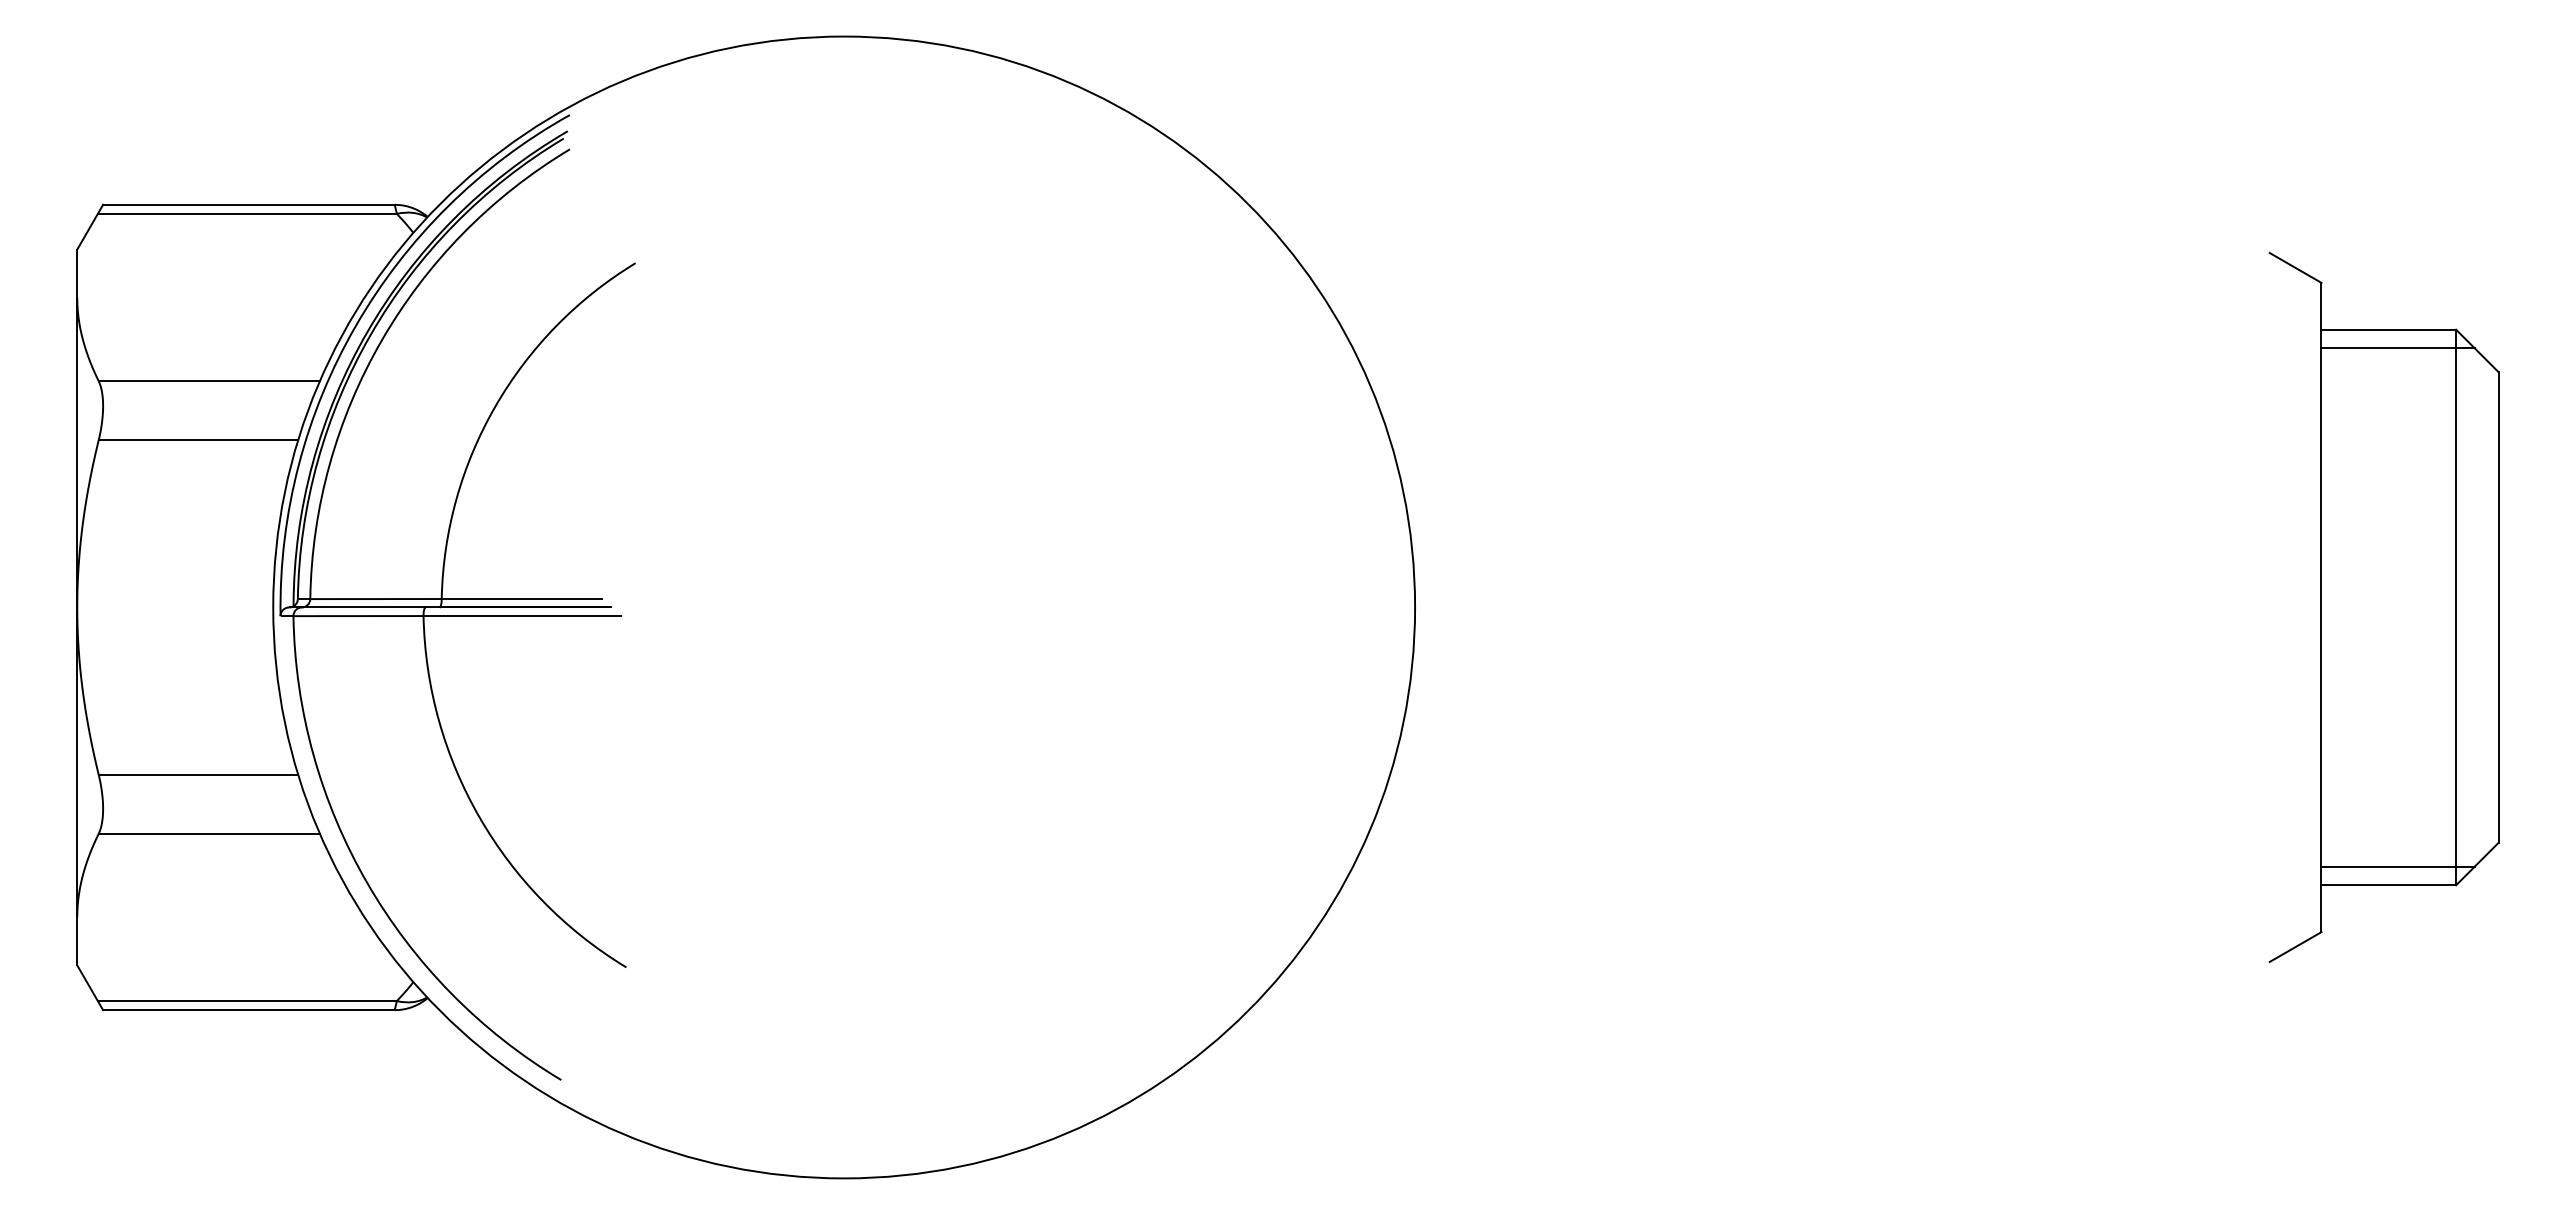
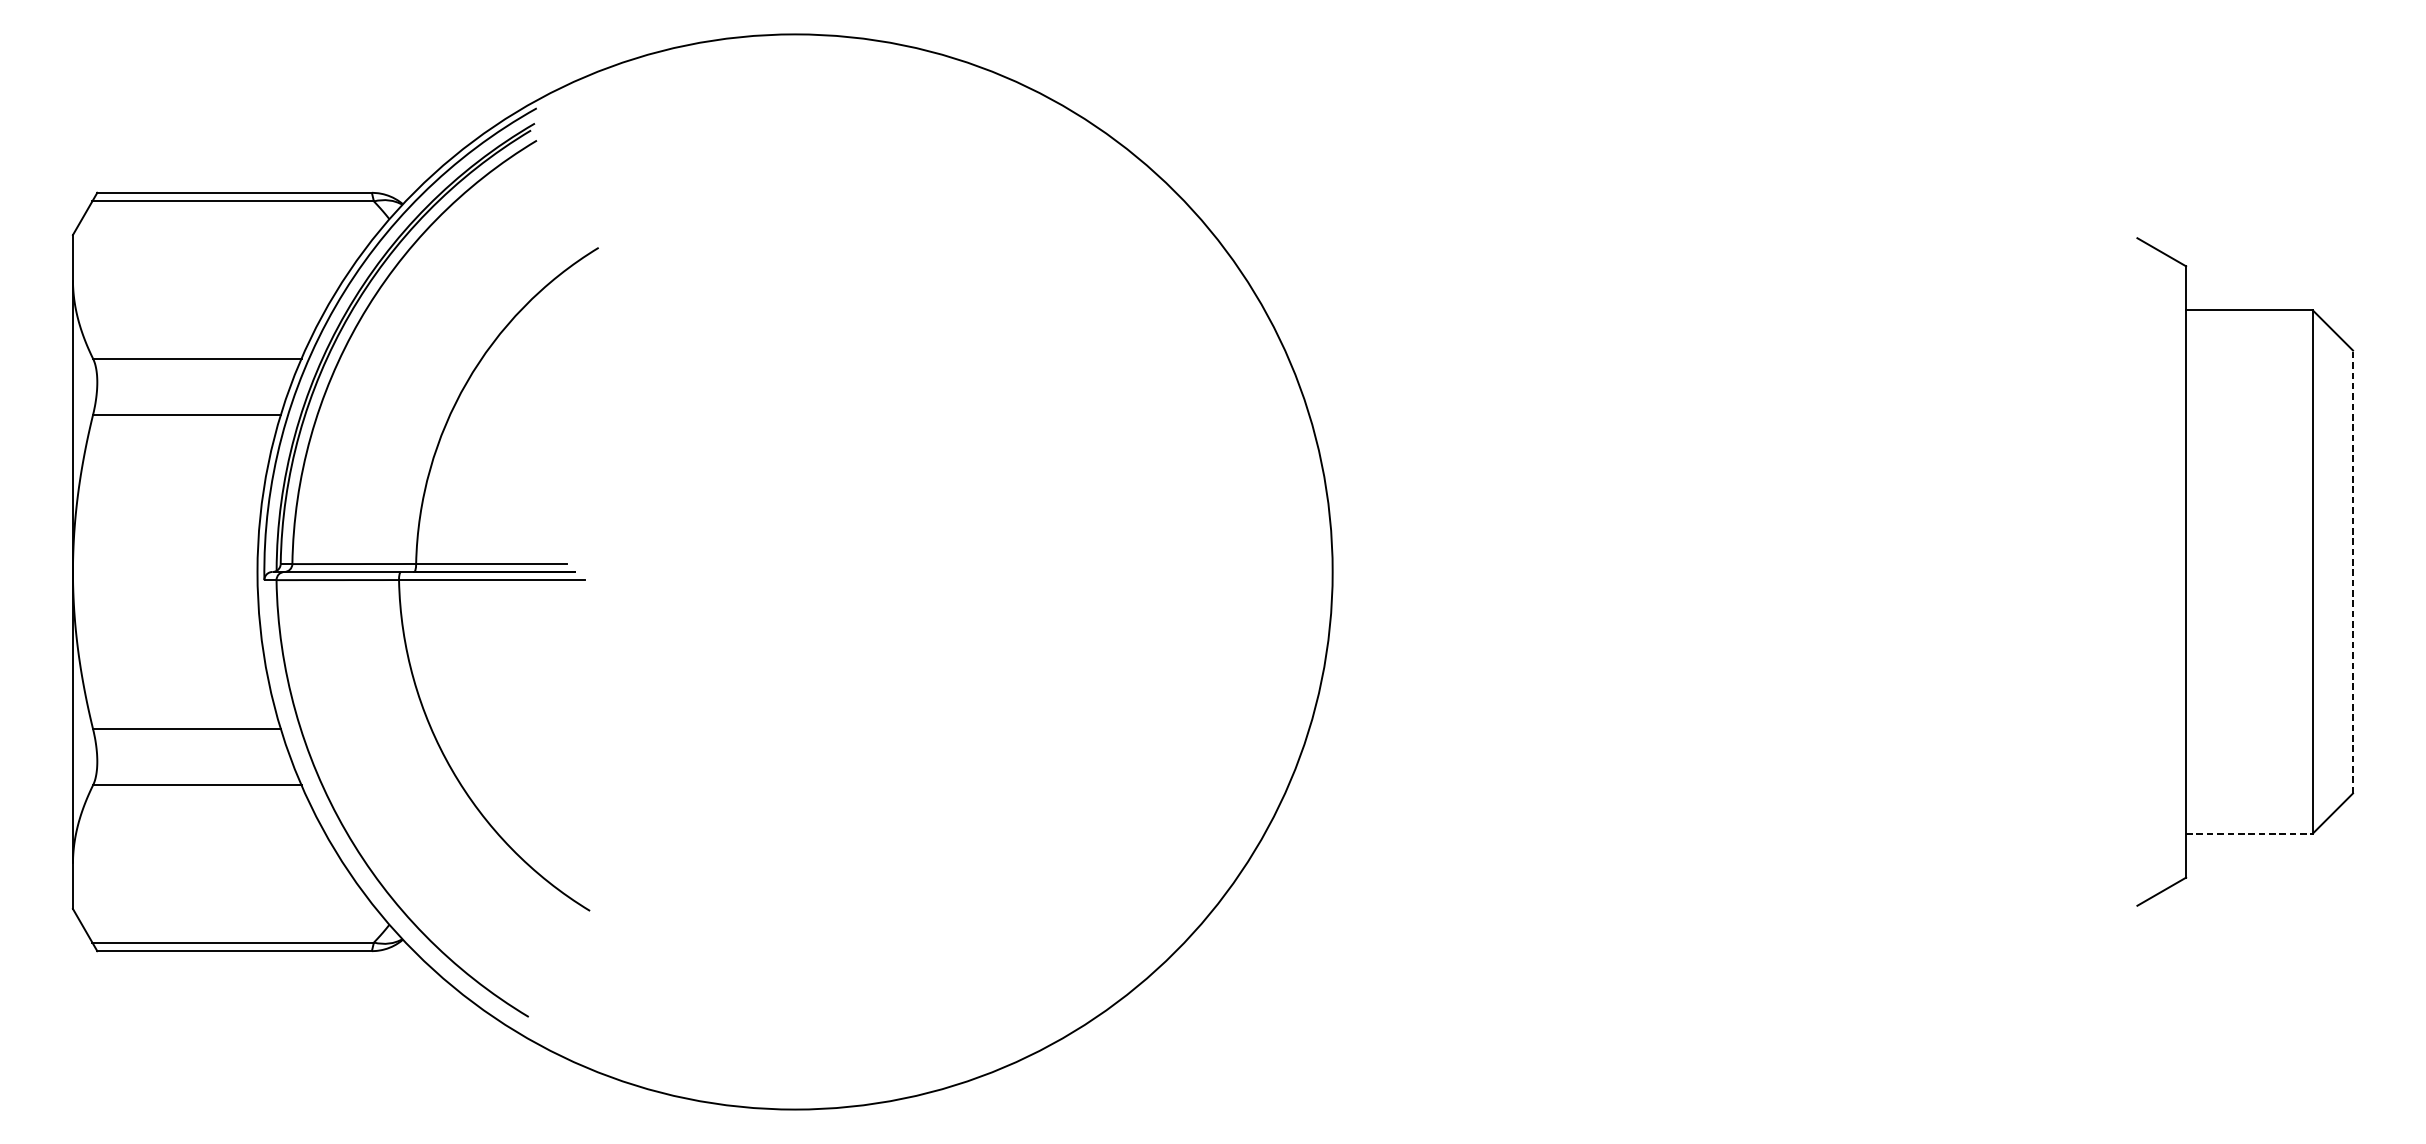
line: (2397, 348) -> (2257, 328), removed
line: (2498, 606) -> (2352, 571), solid -> dashed
line: (2397, 866) -> (2257, 815), removed
line: (2389, 885) -> (2250, 833), solid -> dashed

